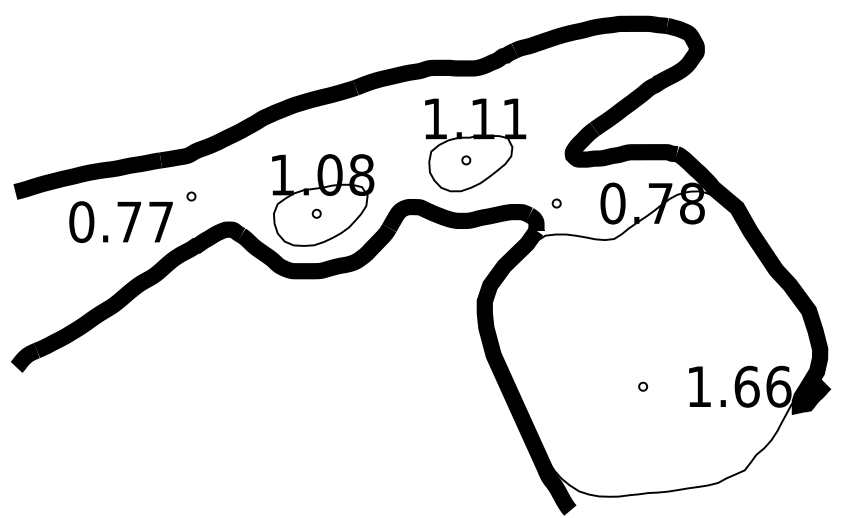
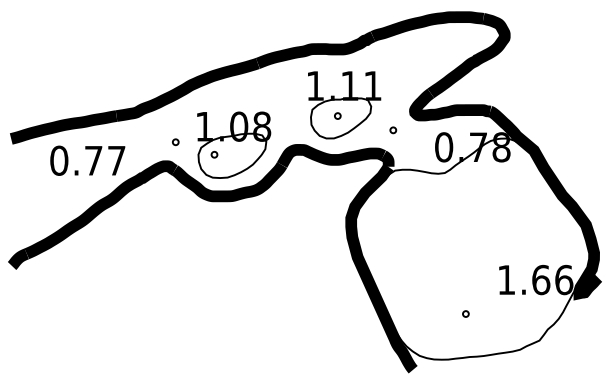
part: (191, 196) -> (175, 142), moved
part: (556, 203) -> (393, 130), moved
part: (316, 213) -> (214, 154), moved
part: (642, 386) -> (465, 313), moved

